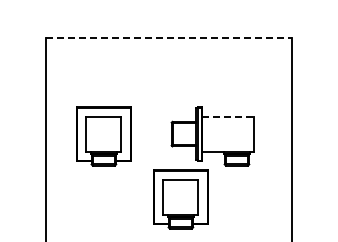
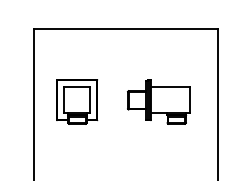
line: (169, 38) -> (126, 28), dashed -> solid
line: (228, 116) -> (170, 87), dashed -> solid
part: (180, 199) -> (134, 149), removed

